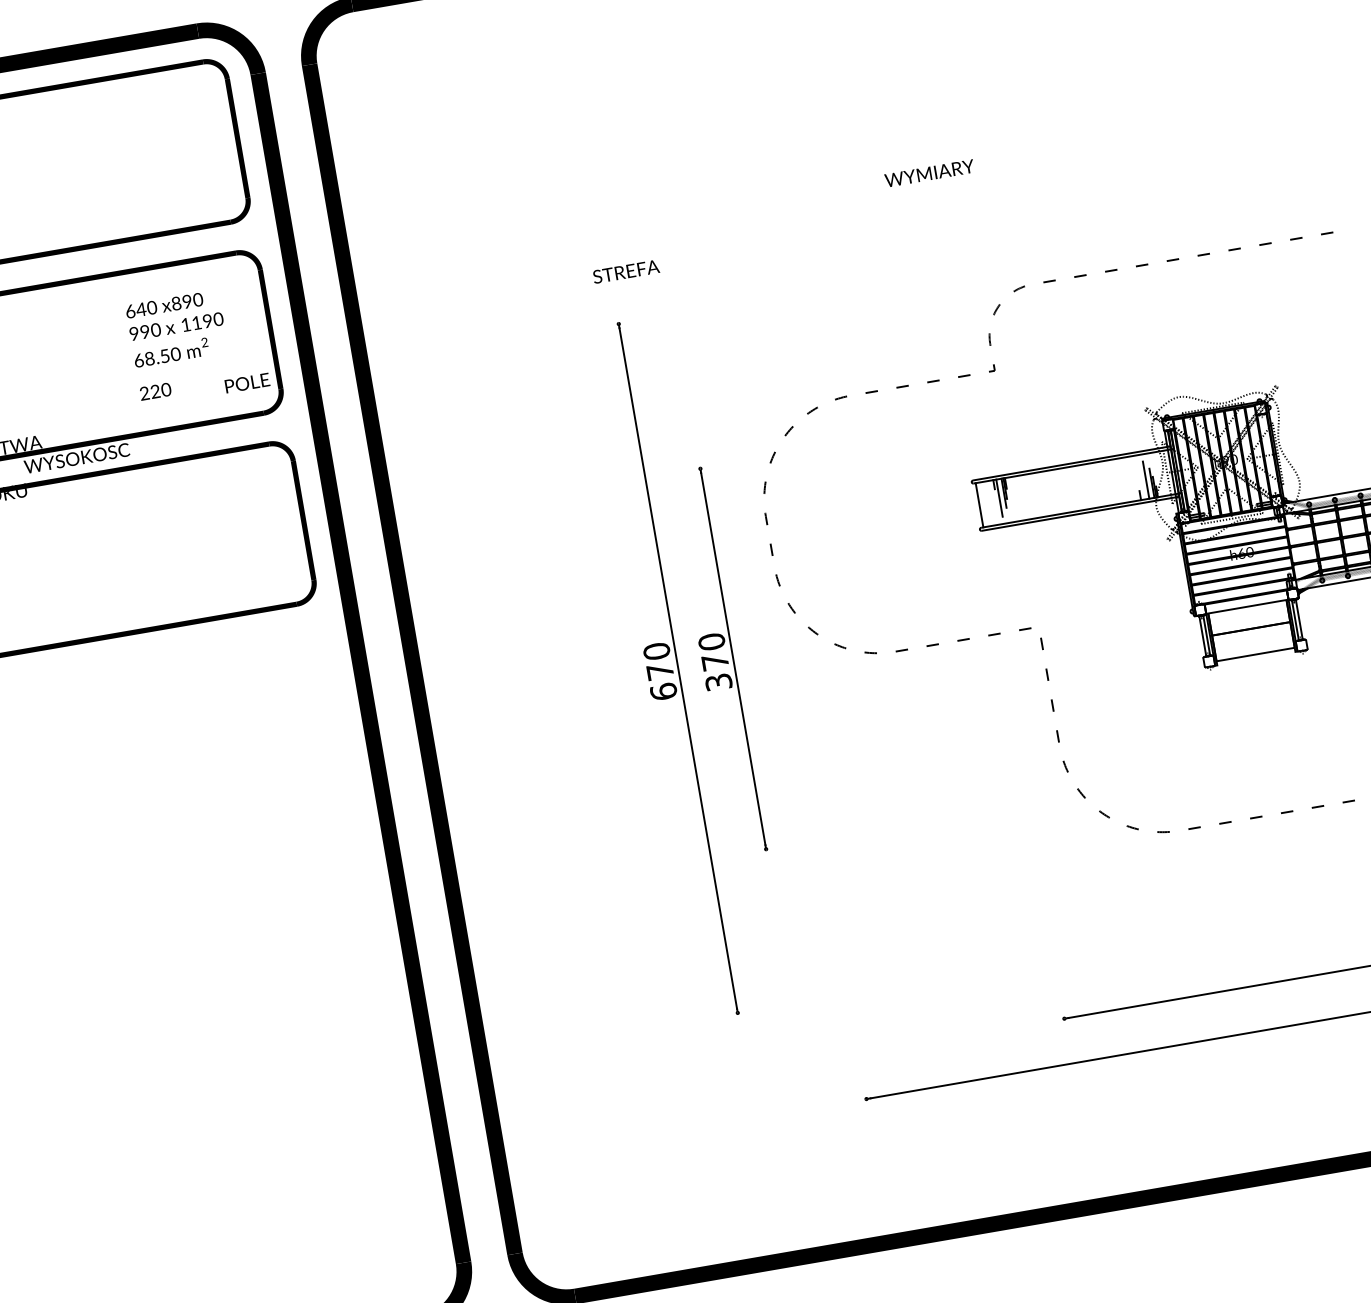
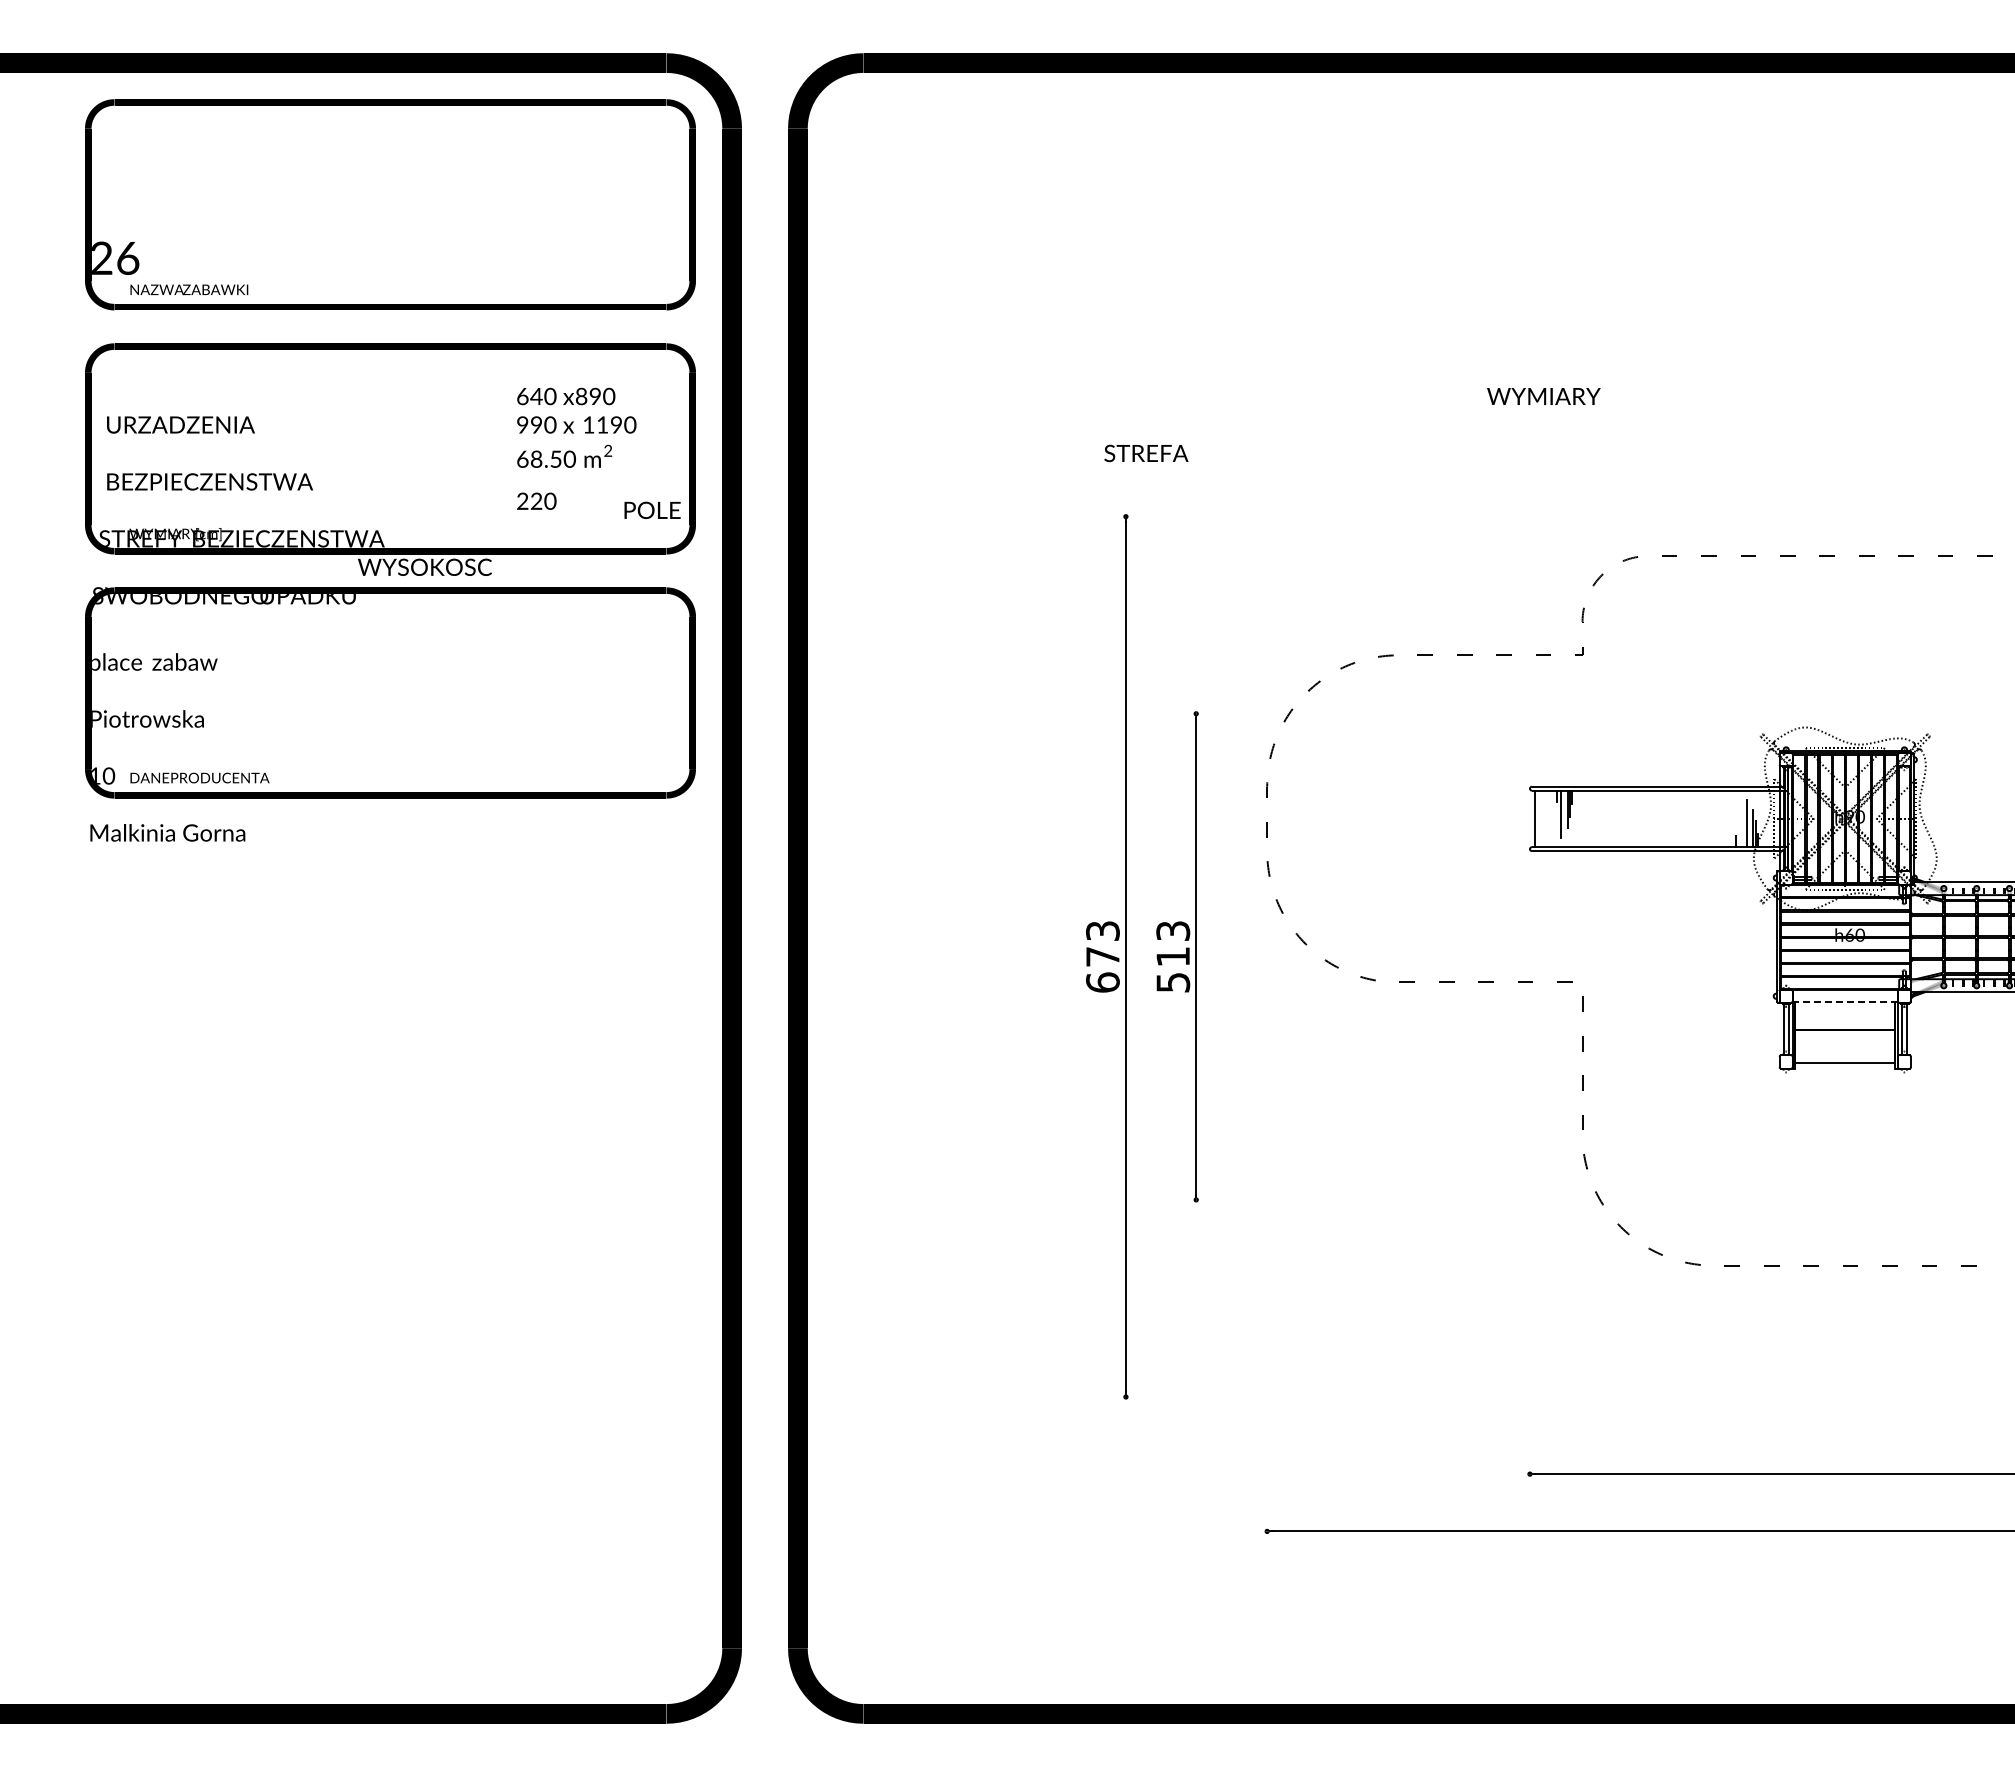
line: (1247, 606) -> (1845, 1002), solid -> dashed
text: (656, 651) -> (1102, 930), 670 -> 673
text: (715, 661) -> (1173, 955), 370 -> 513

